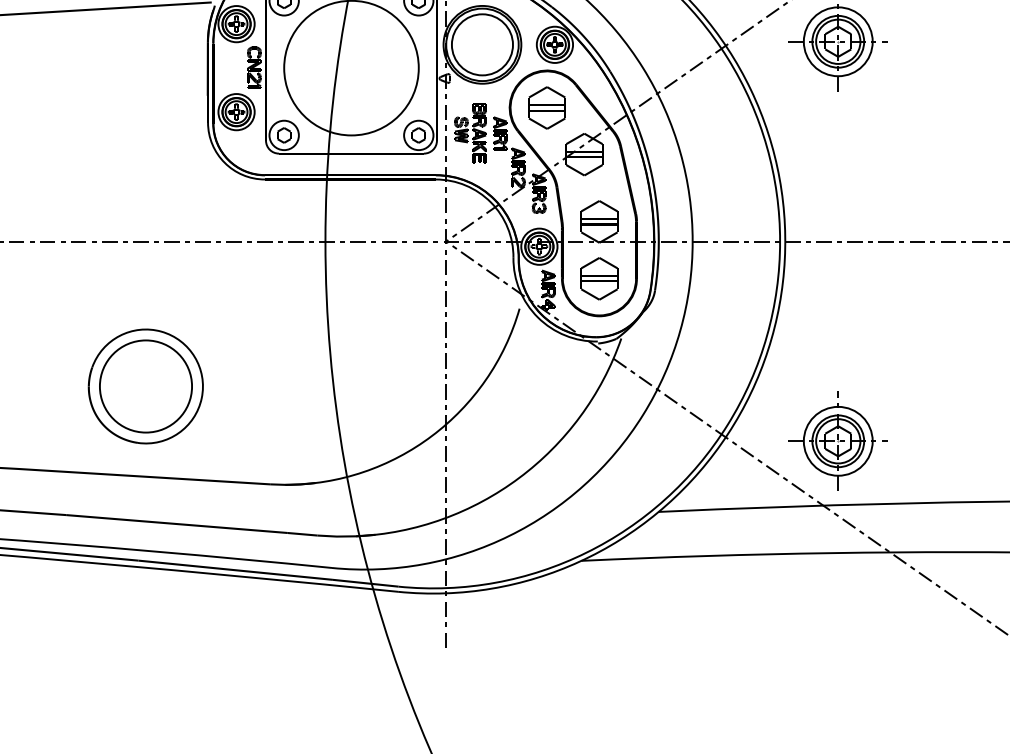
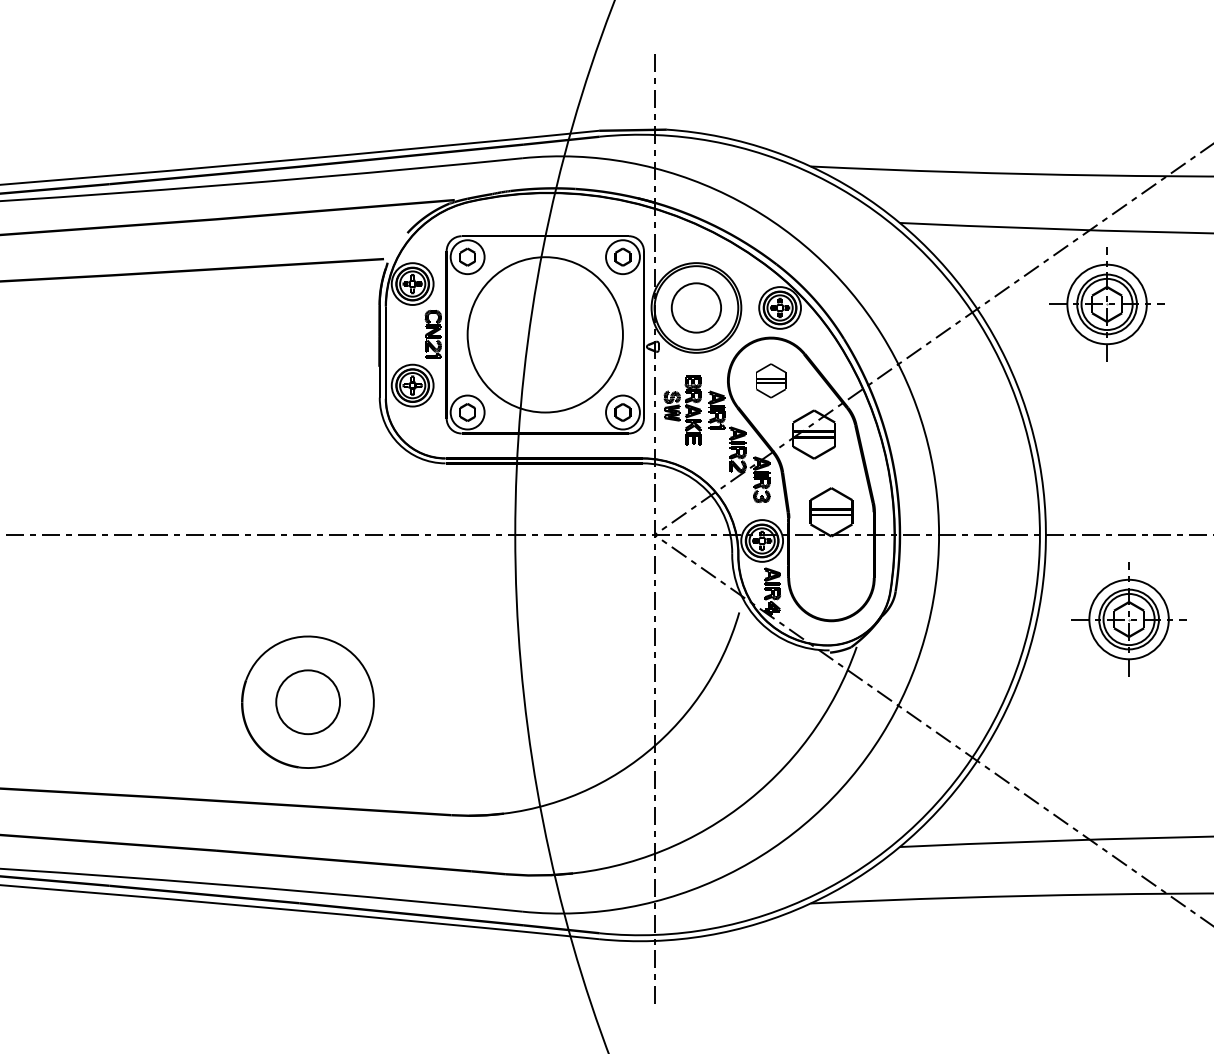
circle: (482, 44) -> (696, 307), size x0.7
part: (546, 107) -> (770, 380), size x0.7
part: (599, 278) -> (831, 577), removed
circle: (145, 386) -> (307, 702), size x0.6
part: (837, 441) -> (1128, 619), moved

